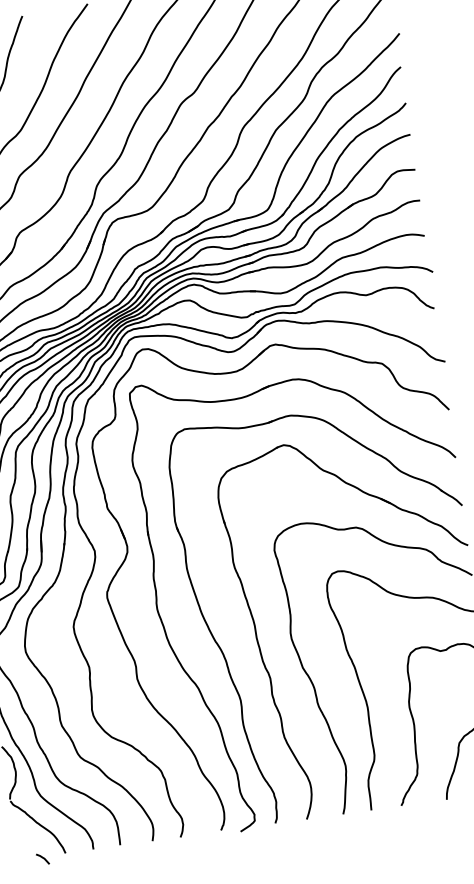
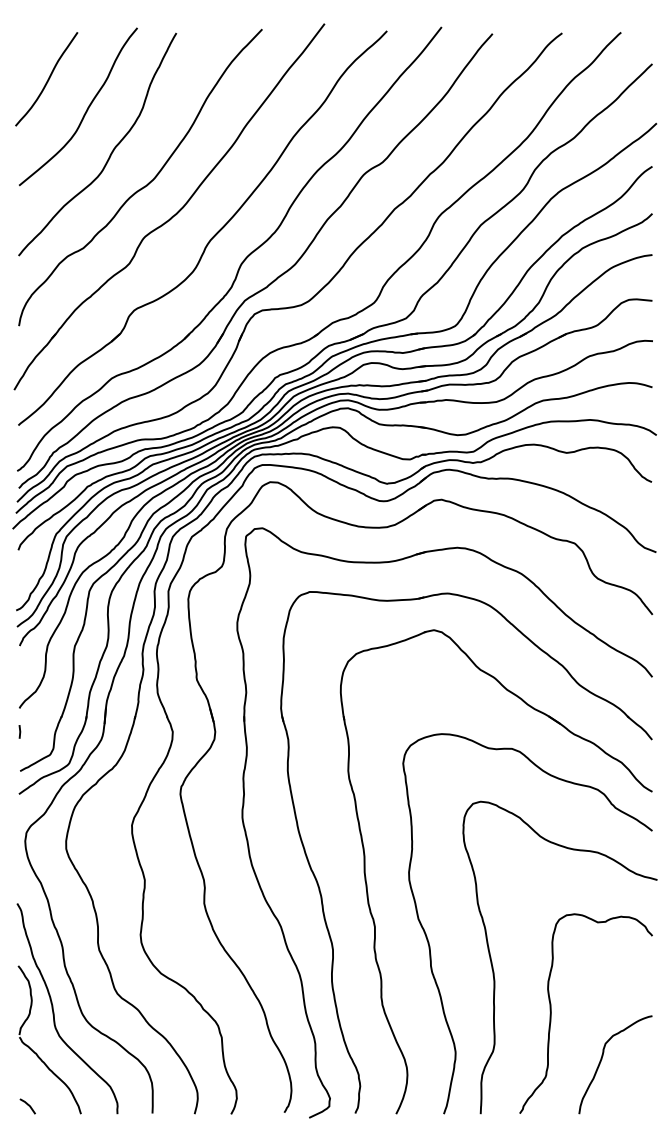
curve: (42, 858) -> (27, 1105), moved

